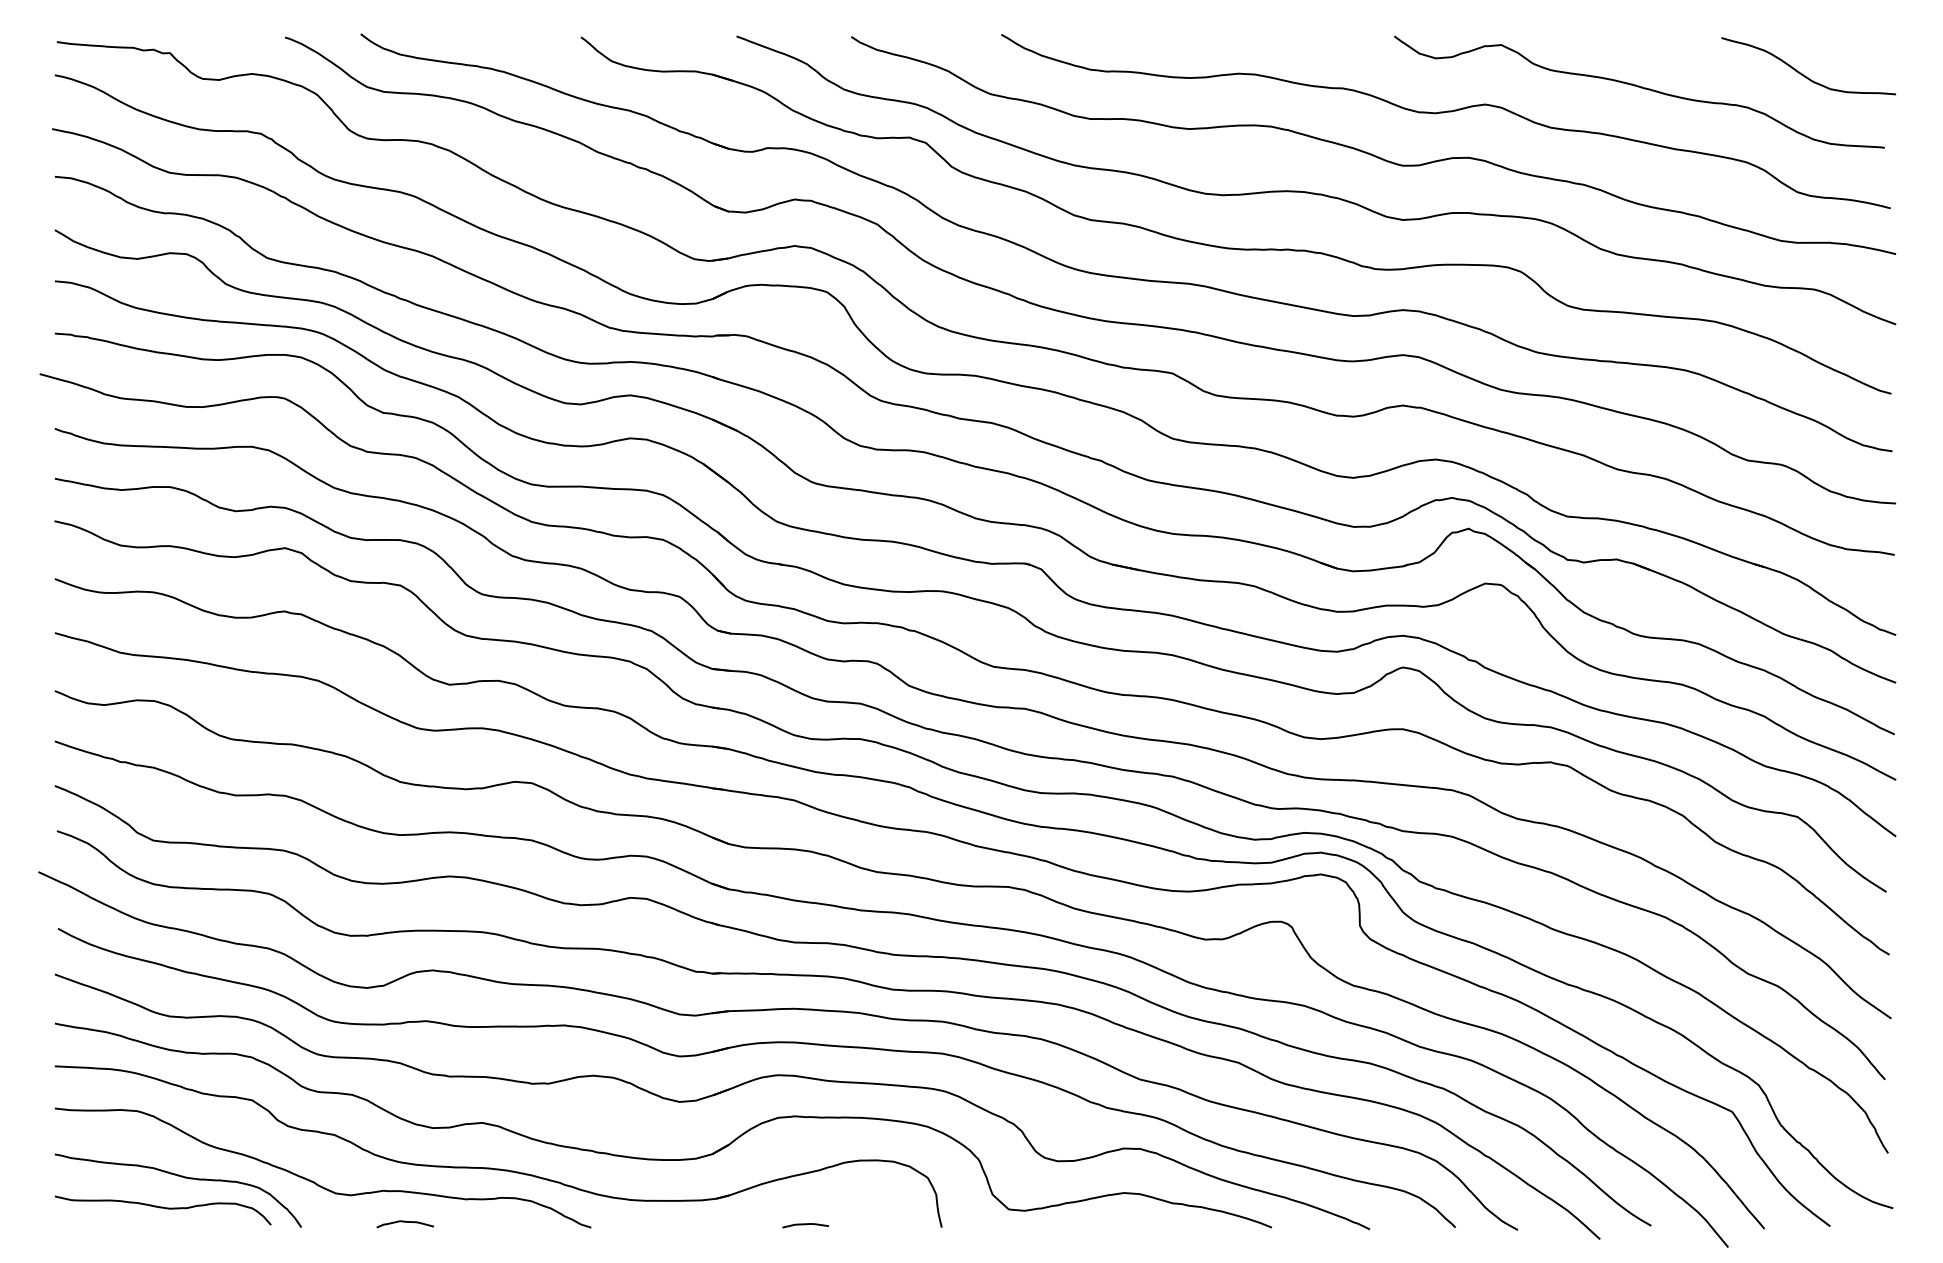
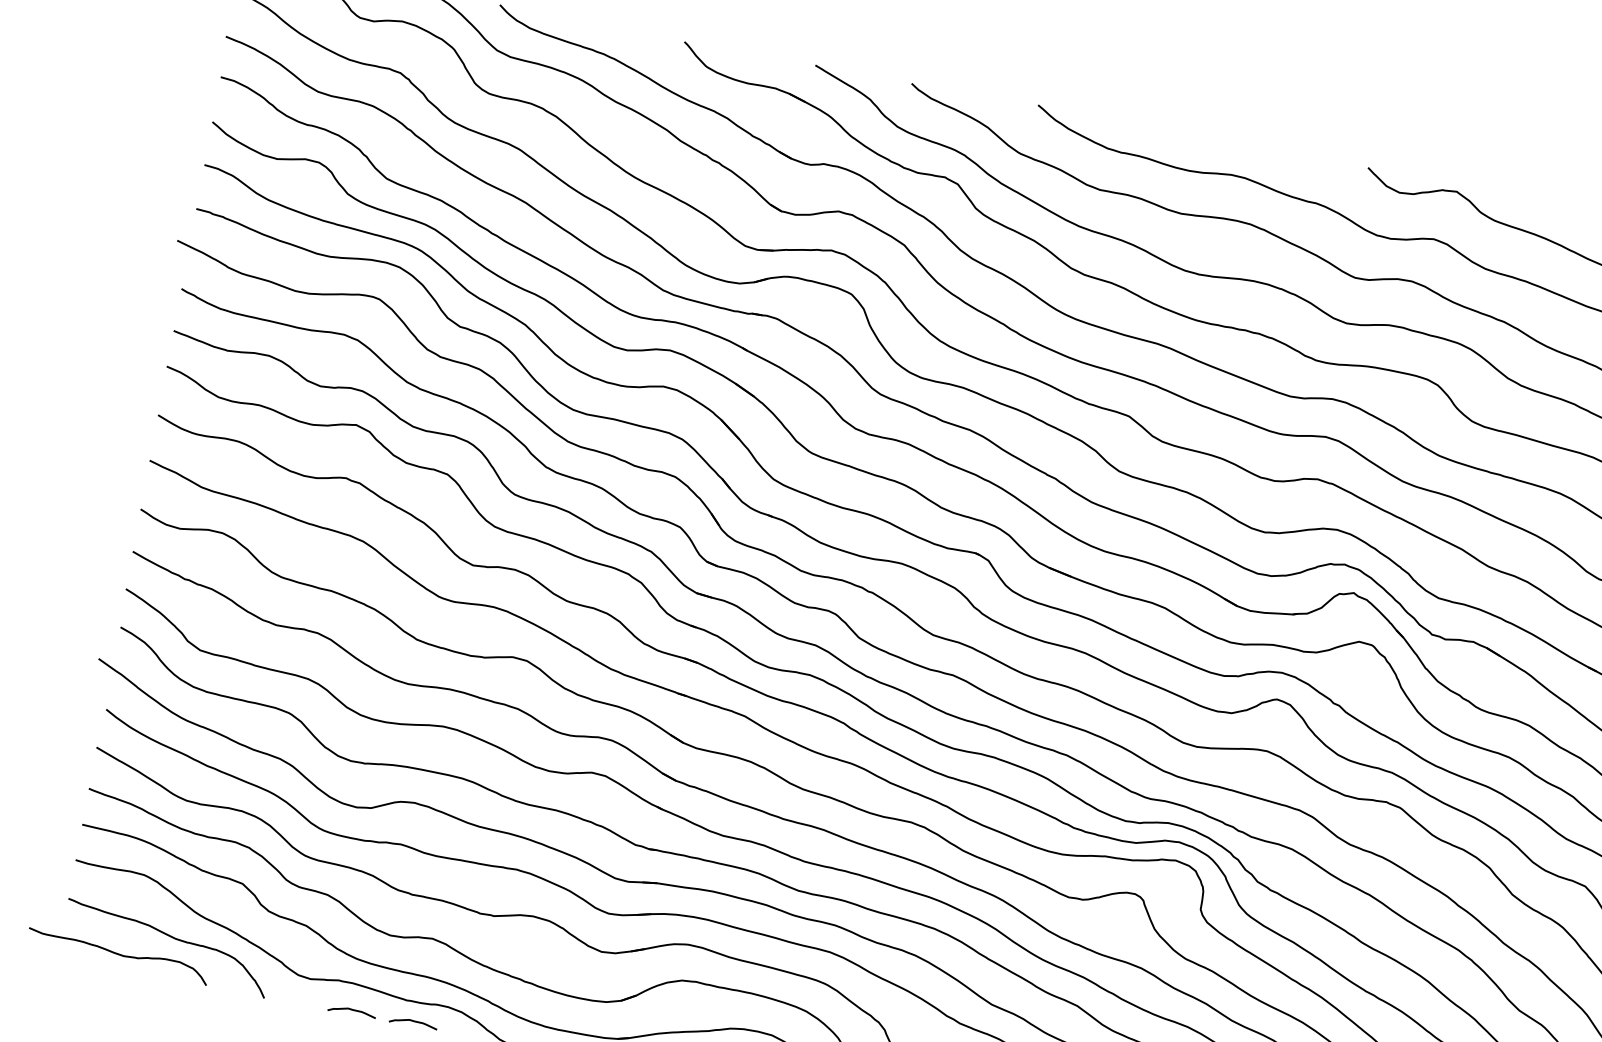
curve: (163, 1208) -> (118, 954), moved
curve: (477, 1222) -> (412, 1021), added

